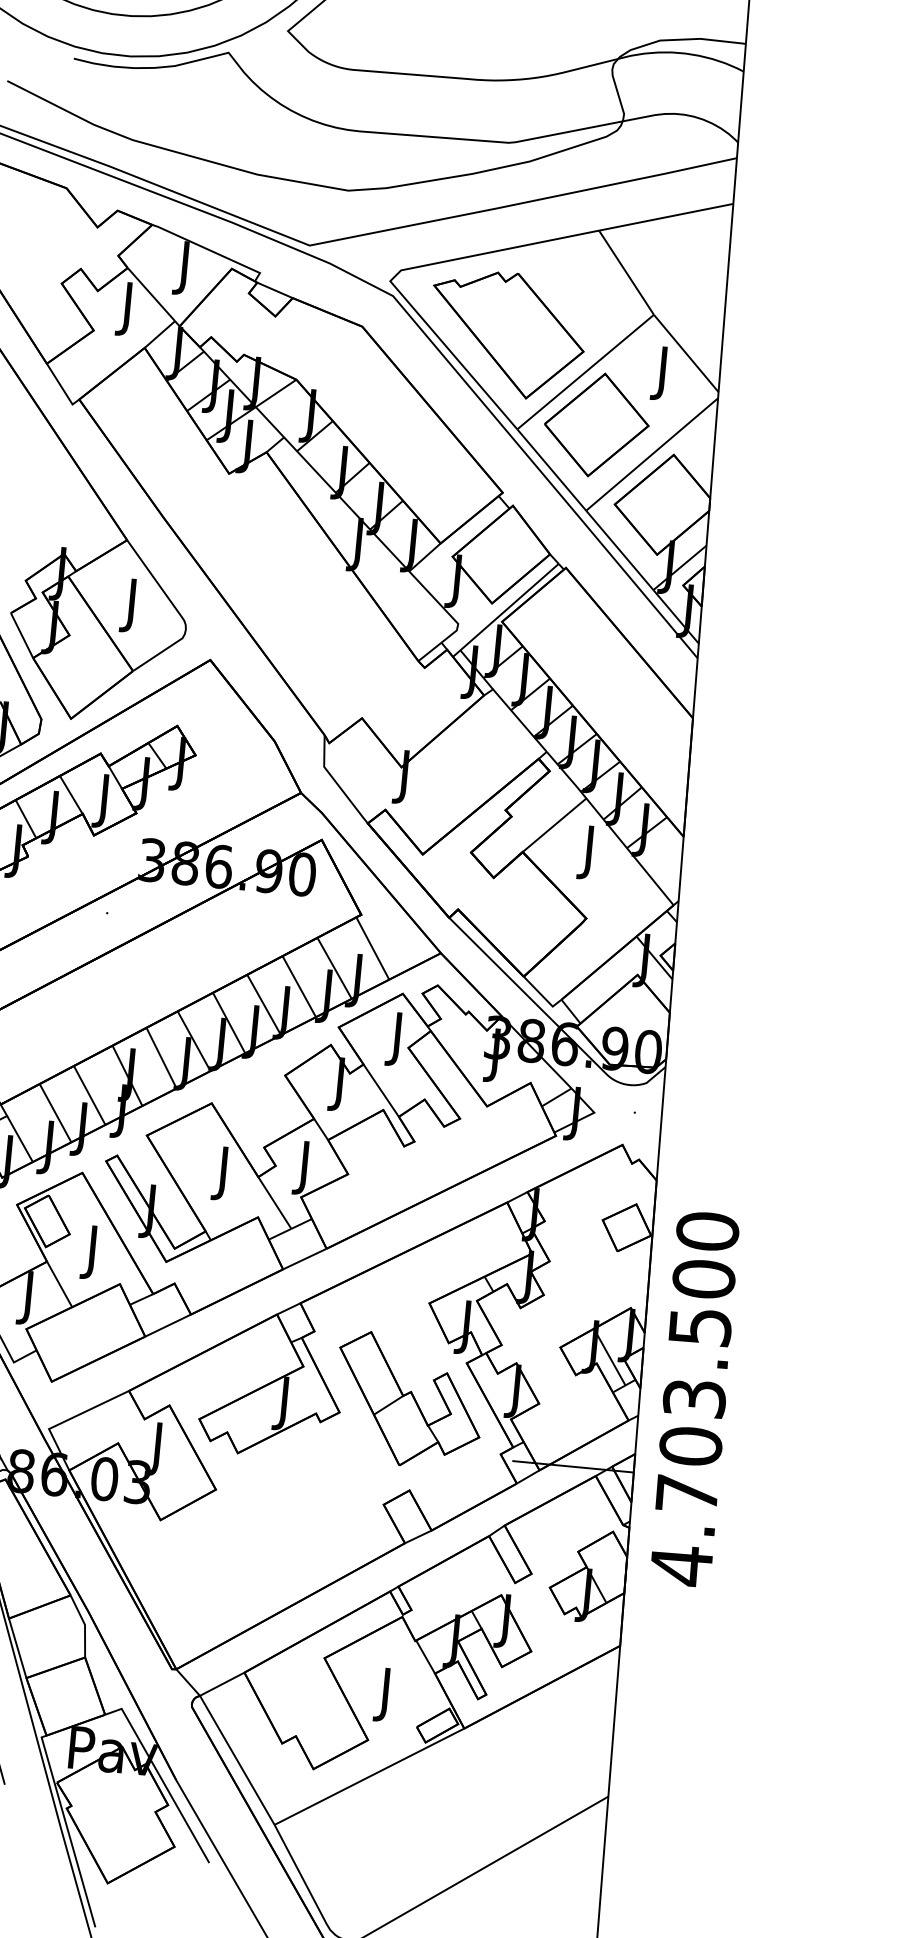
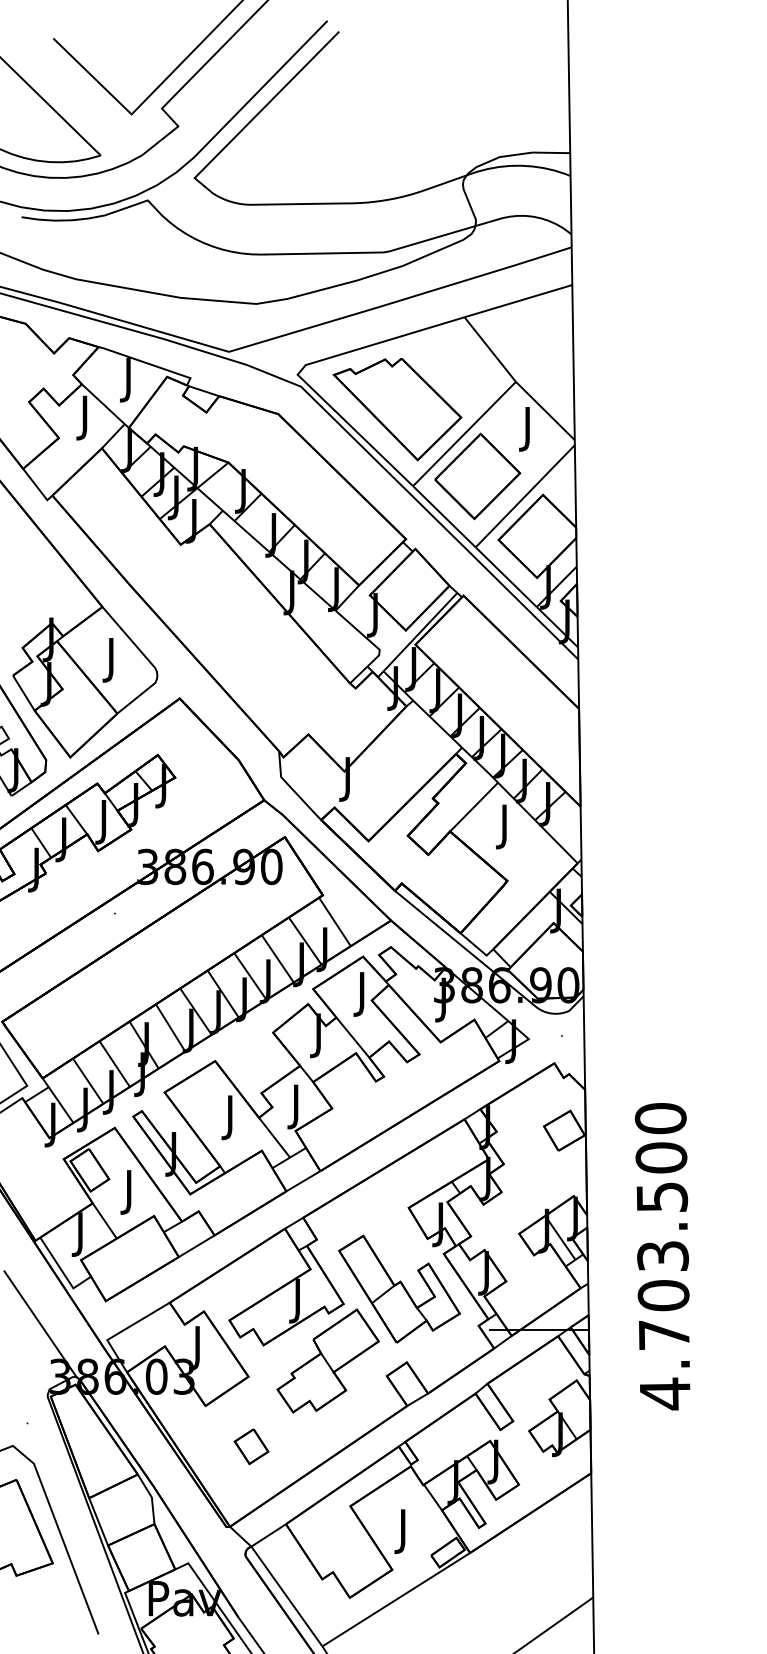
text: (693, 1398) -> (662, 1256), moved
part: (313, 1479) -> (327, 1360), added
part: (211, 1574) -> (251, 1446), added

